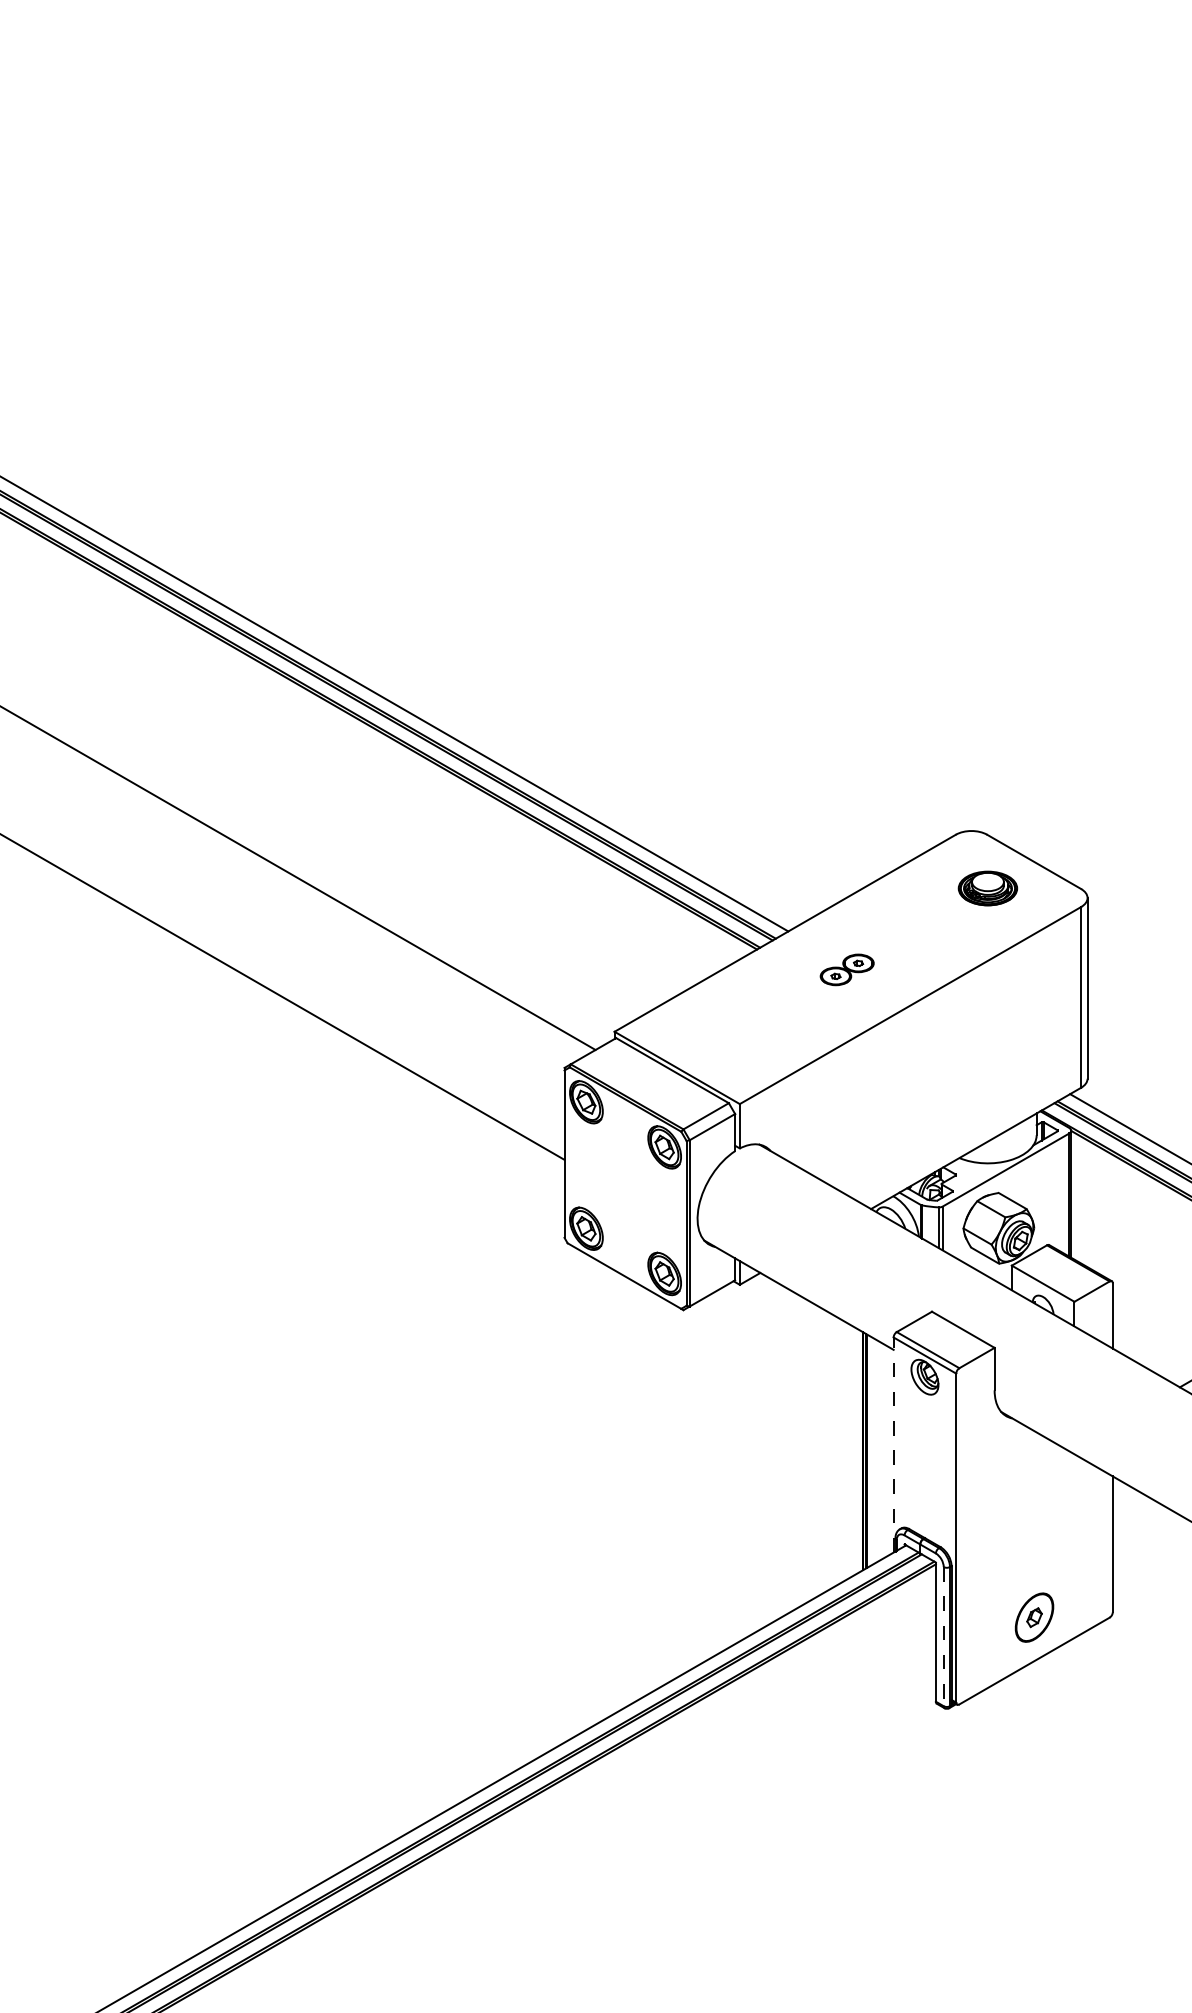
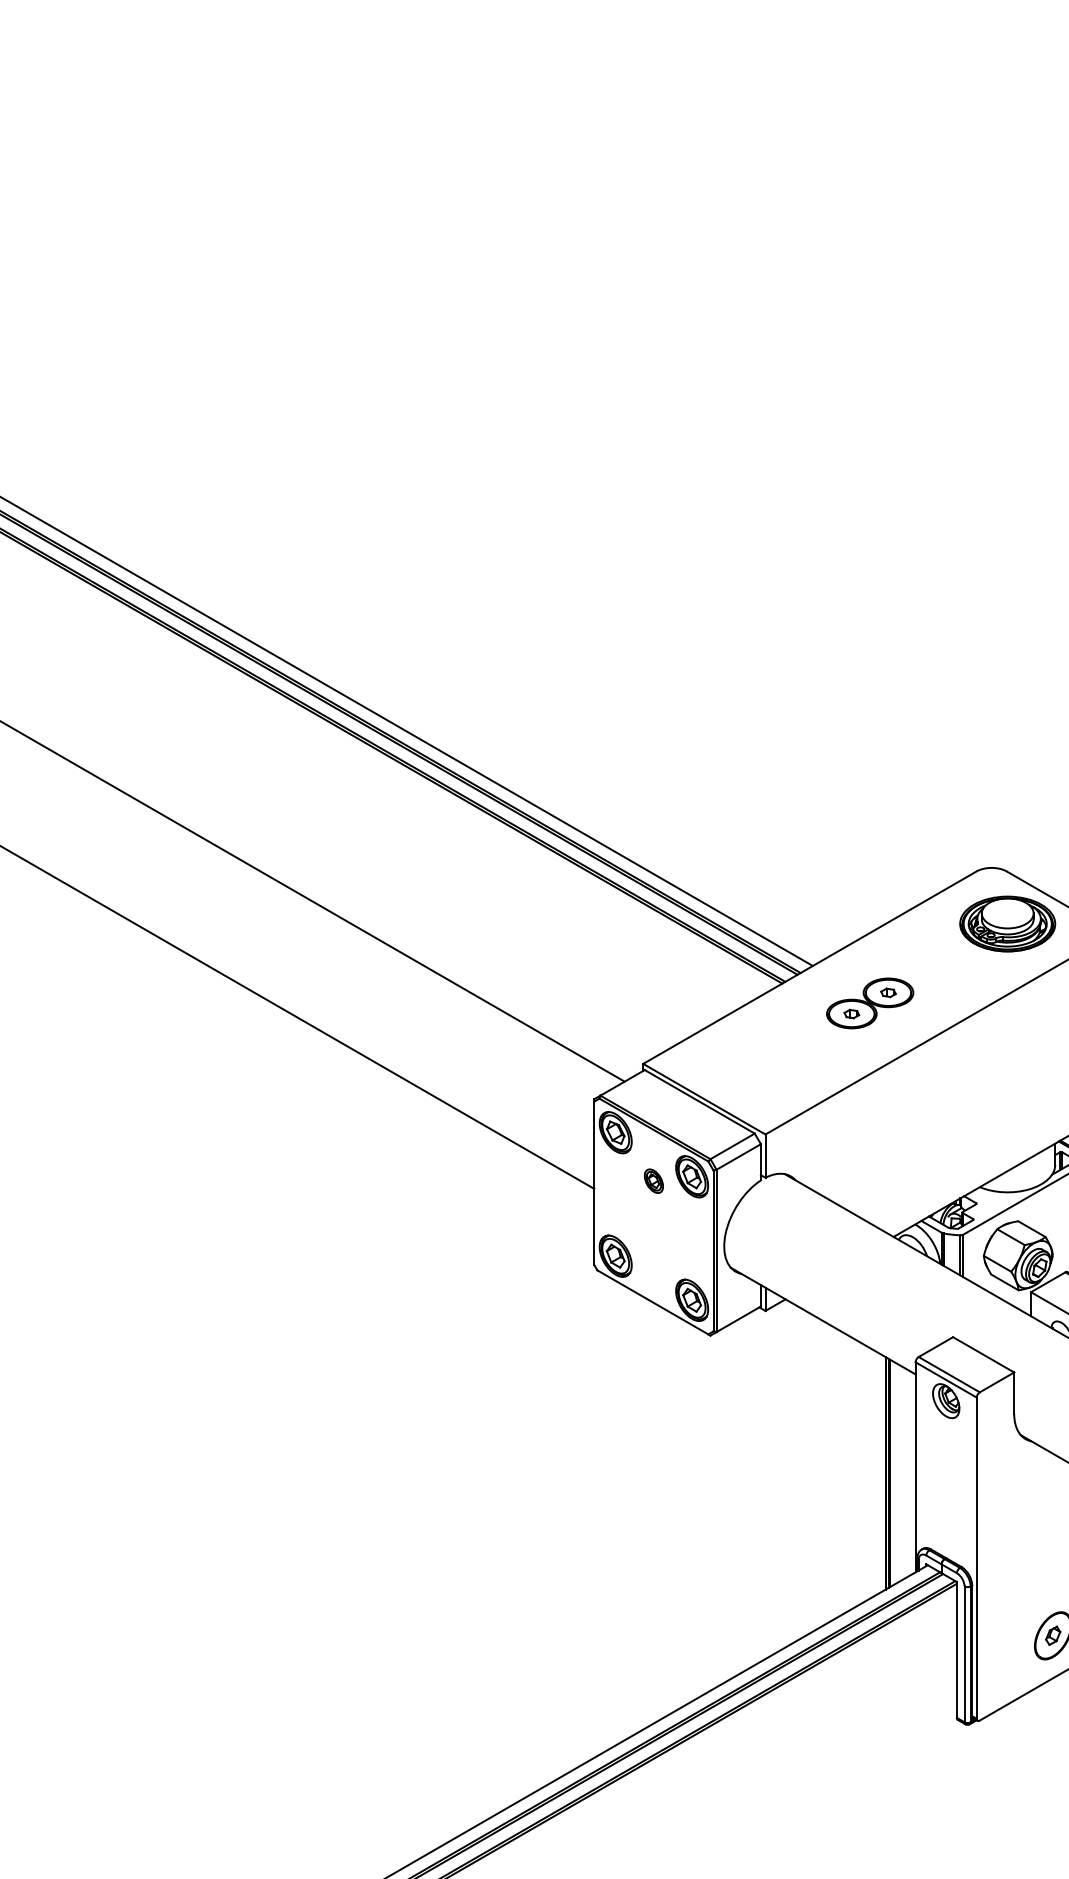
part: (987, 888) -> (1007, 924), size x1.67
part: (847, 969) -> (870, 1003), size x1.67
part: (625, 1151) -> (653, 1180), added
line: (893, 1445) -> (915, 1467), dashed -> solid
line: (943, 1636) -> (964, 1654), dashed -> solid

